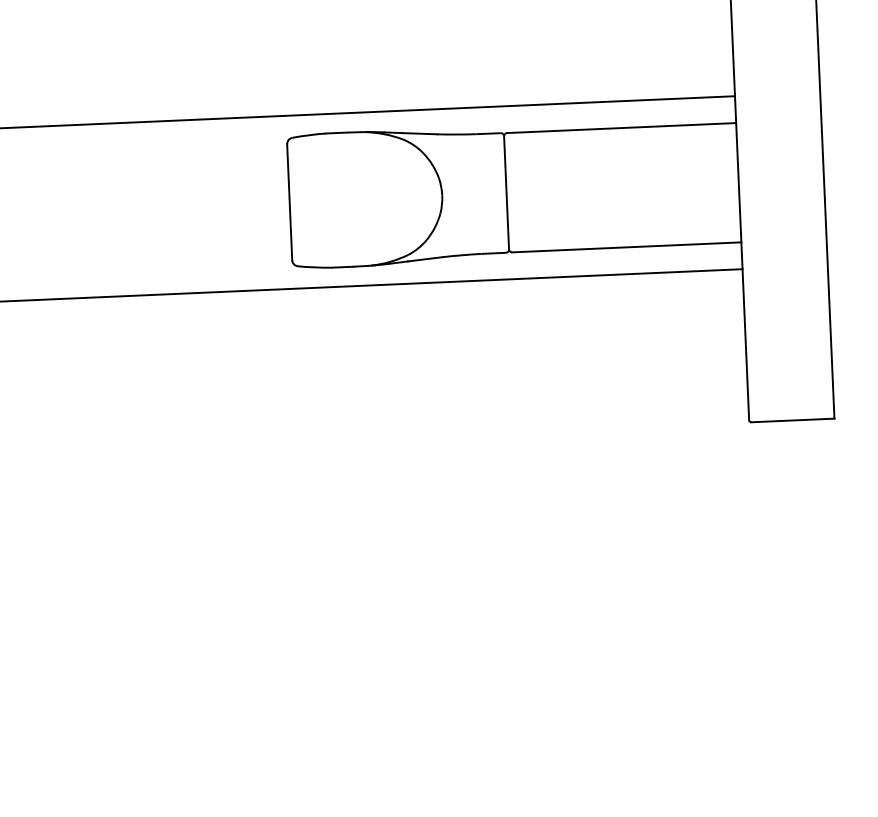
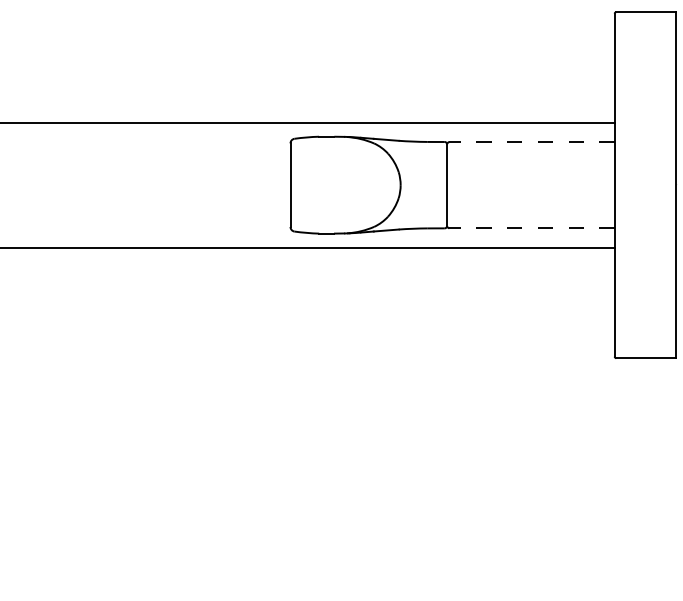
line: (622, 128) -> (532, 142), solid -> dashed
line: (627, 247) -> (532, 228), solid -> dashed

